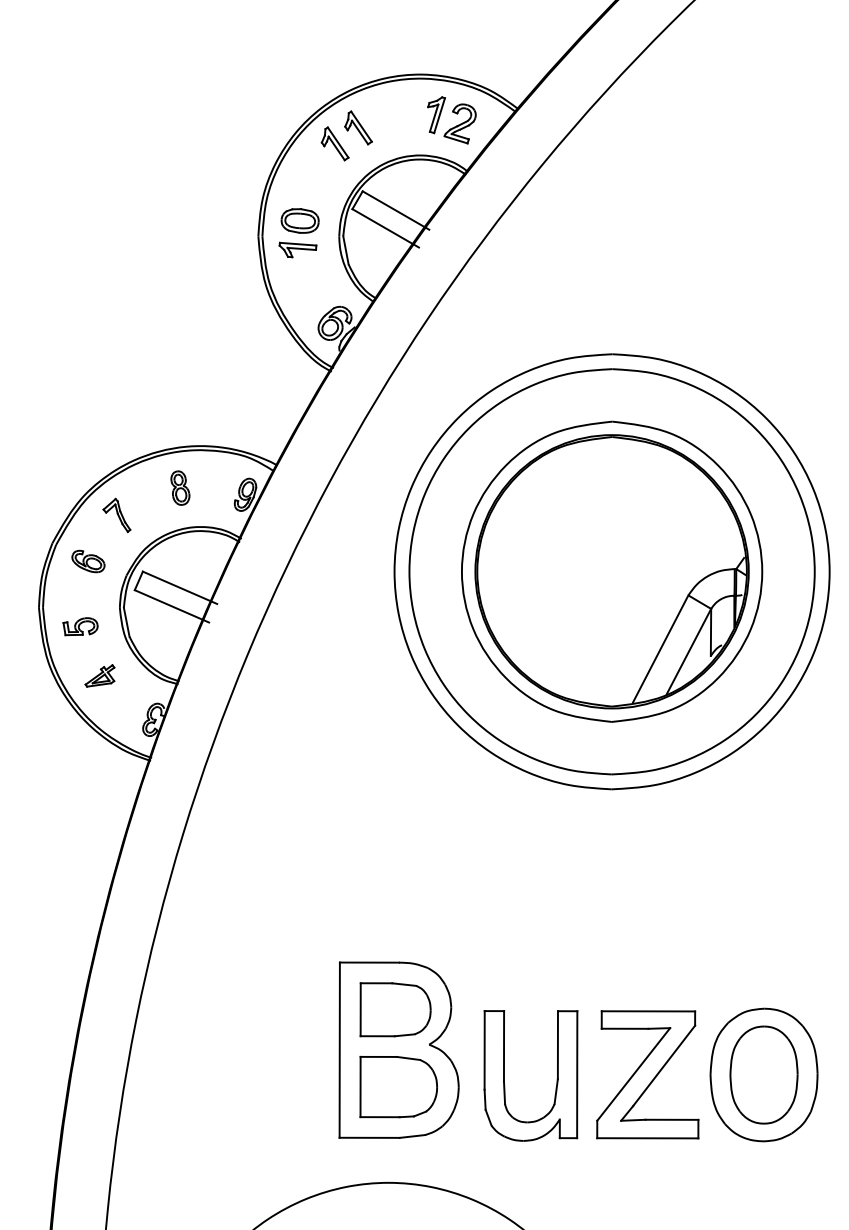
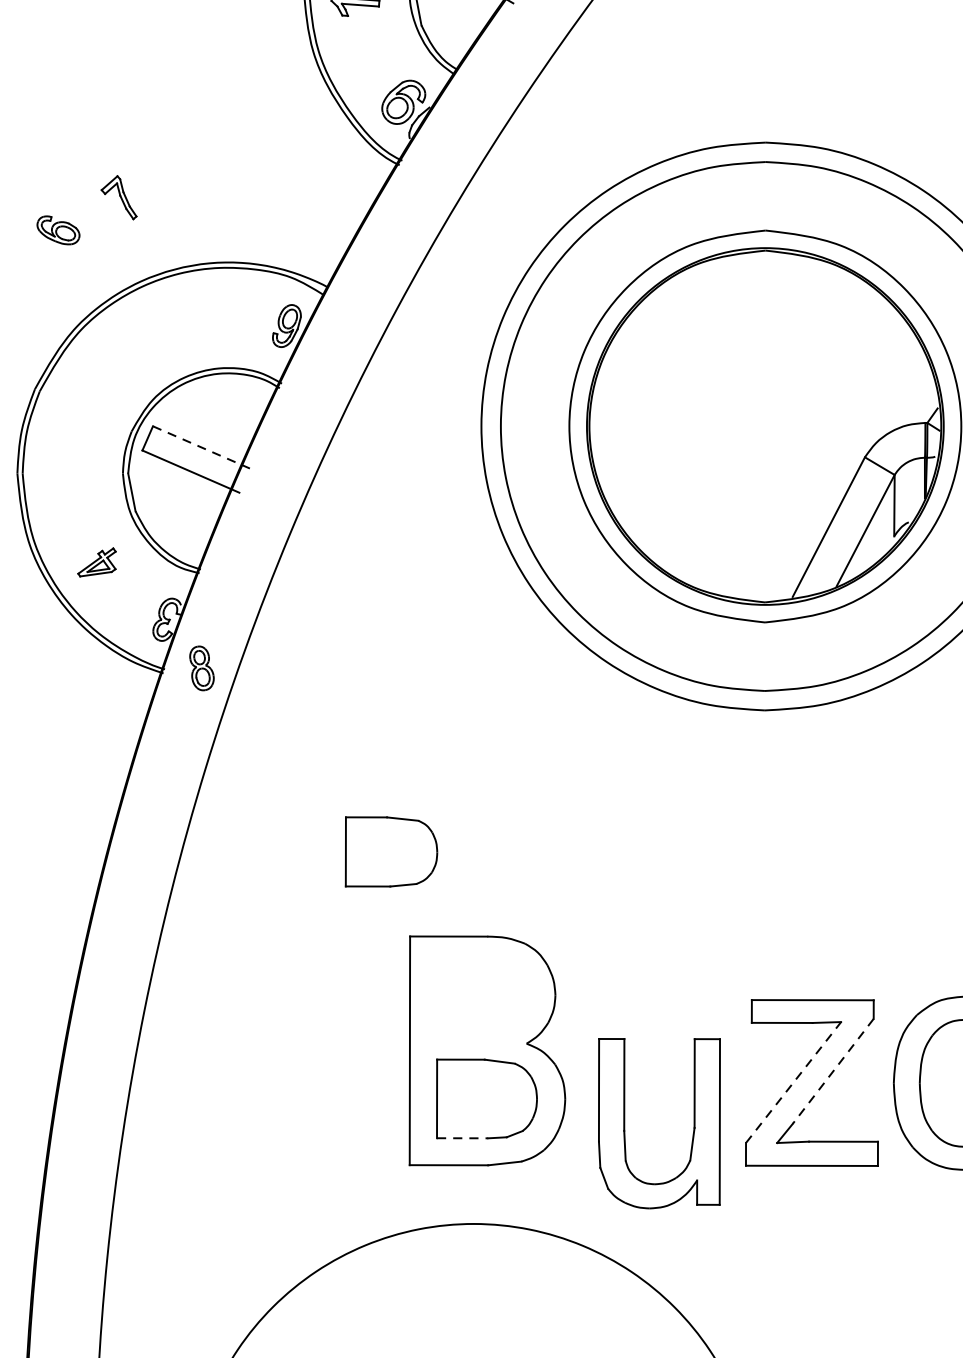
part: (180, 487) -> (202, 667), moved
part: (116, 515) -> (118, 197), moved
part: (88, 561) -> (58, 230), moved
line: (180, 587) -> (202, 447), solid -> dashed
part: (80, 626) -> (71, 497), removed
part: (395, 1009) -> (391, 851), moved
line: (664, 1065) -> (833, 1070), solid -> dashed
line: (633, 1074) -> (793, 1082), solid -> dashed
part: (504, 1075) -> (624, 1123), moved
line: (380, 1117) -> (463, 1138), solid -> dashed

